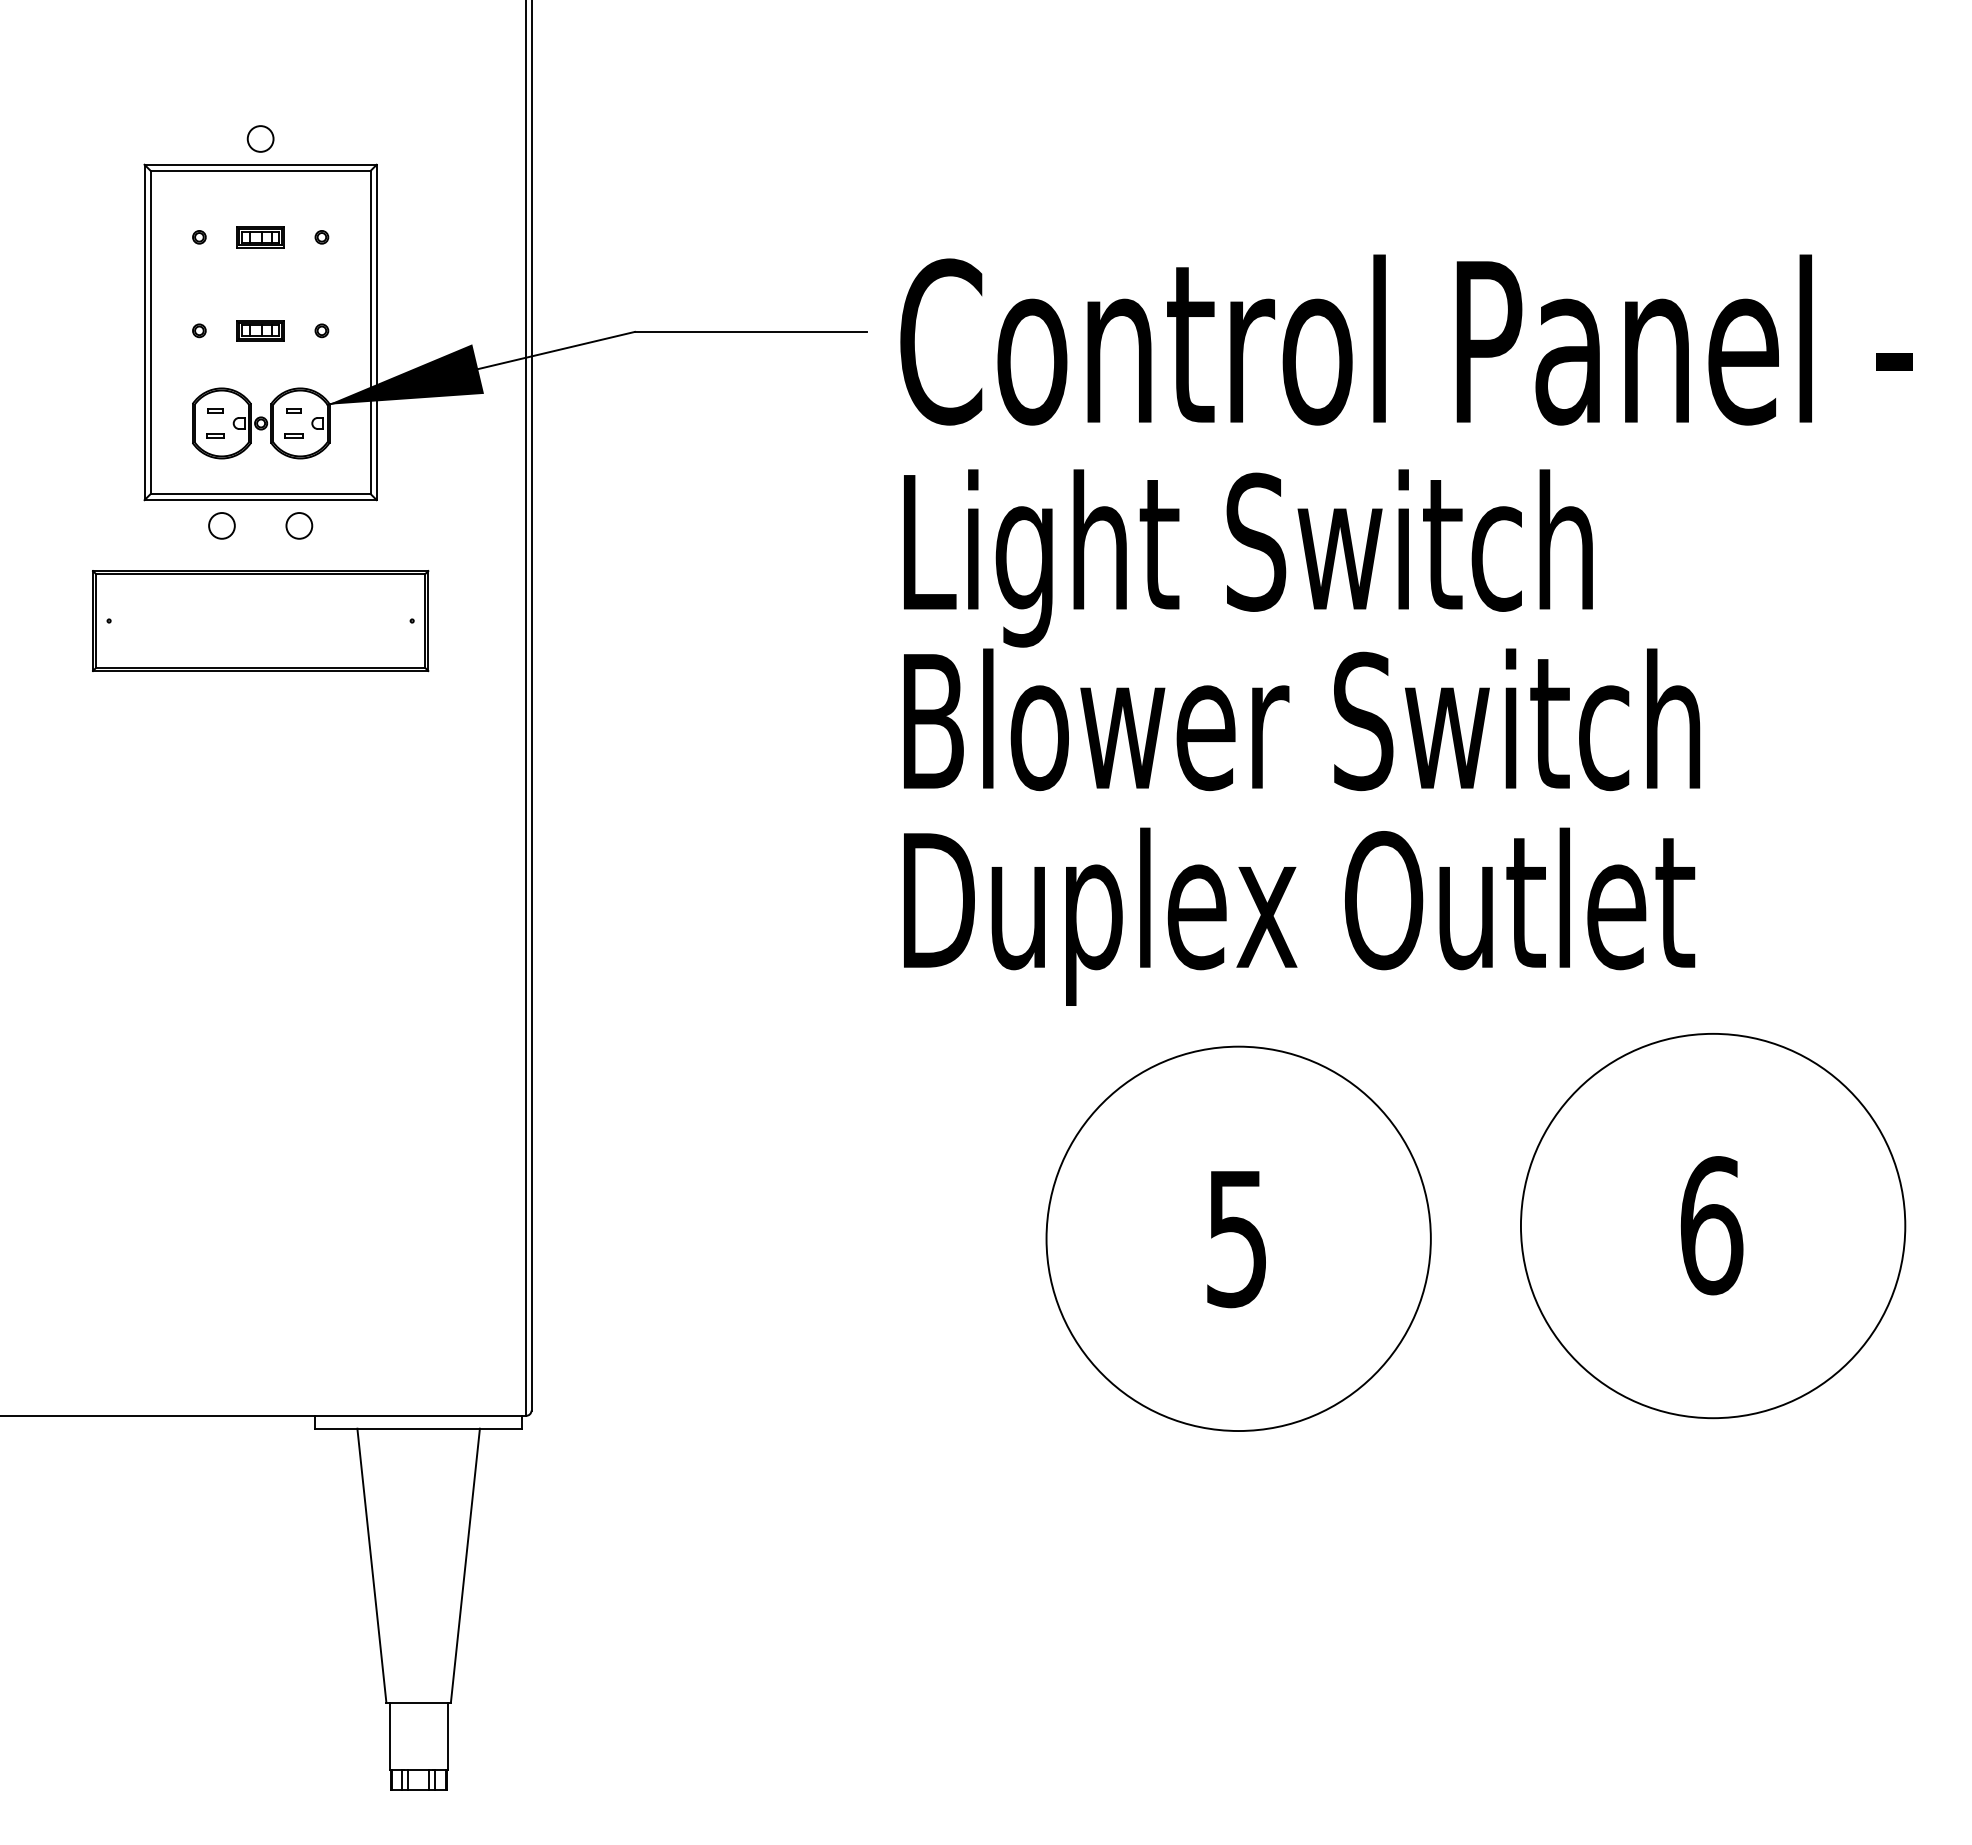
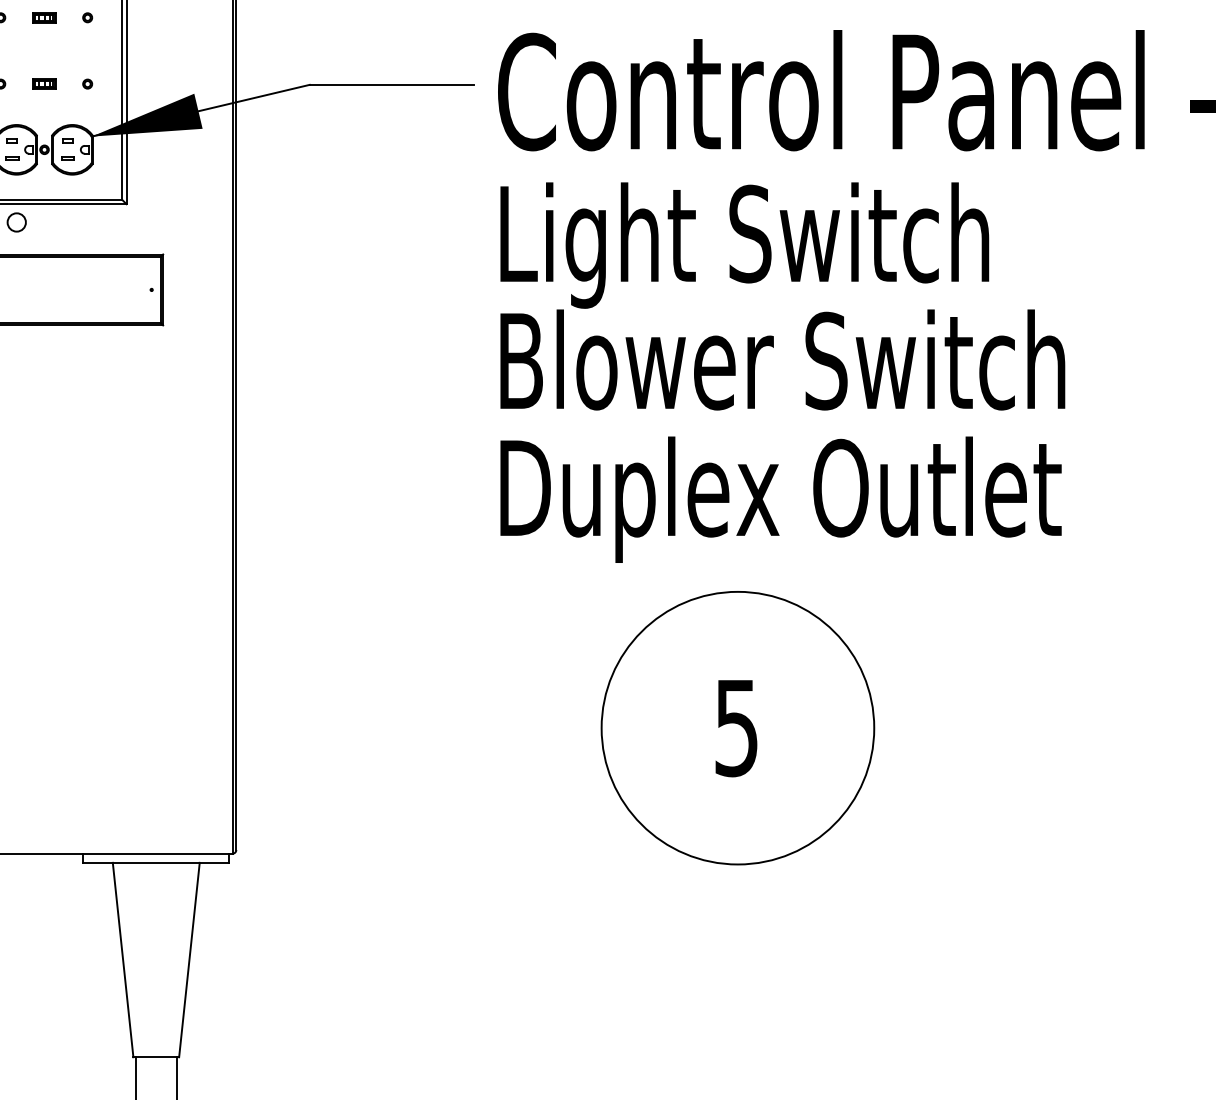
part: (260, 237) -> (44, 17), size x0.7
part: (260, 330) -> (44, 83), size x0.7
circle: (299, 525) -> (71, 222), removed
part: (1713, 1226) -> (1074, 719), removed

